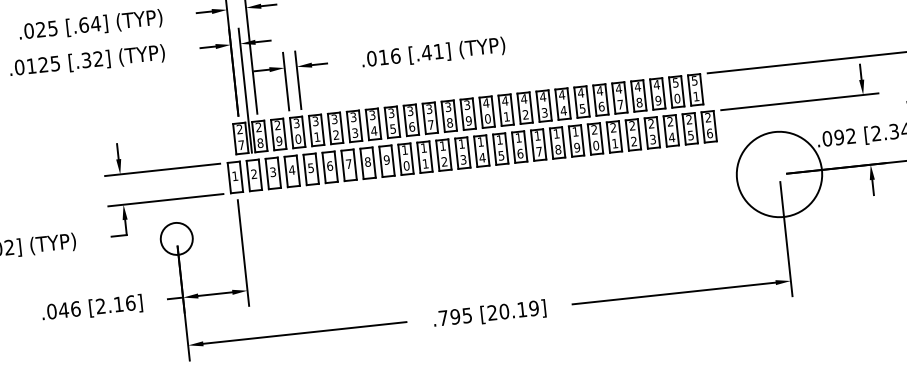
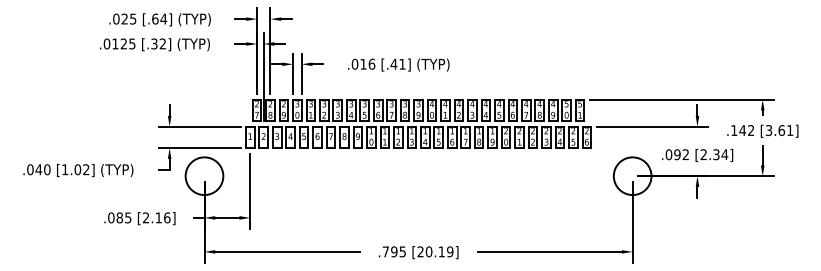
circle: (779, 174) -> (632, 176), size x0.62
circle: (176, 239) -> (204, 176), size x1.67
text: (69, 309) -> (123, 217), .046 -> .085

